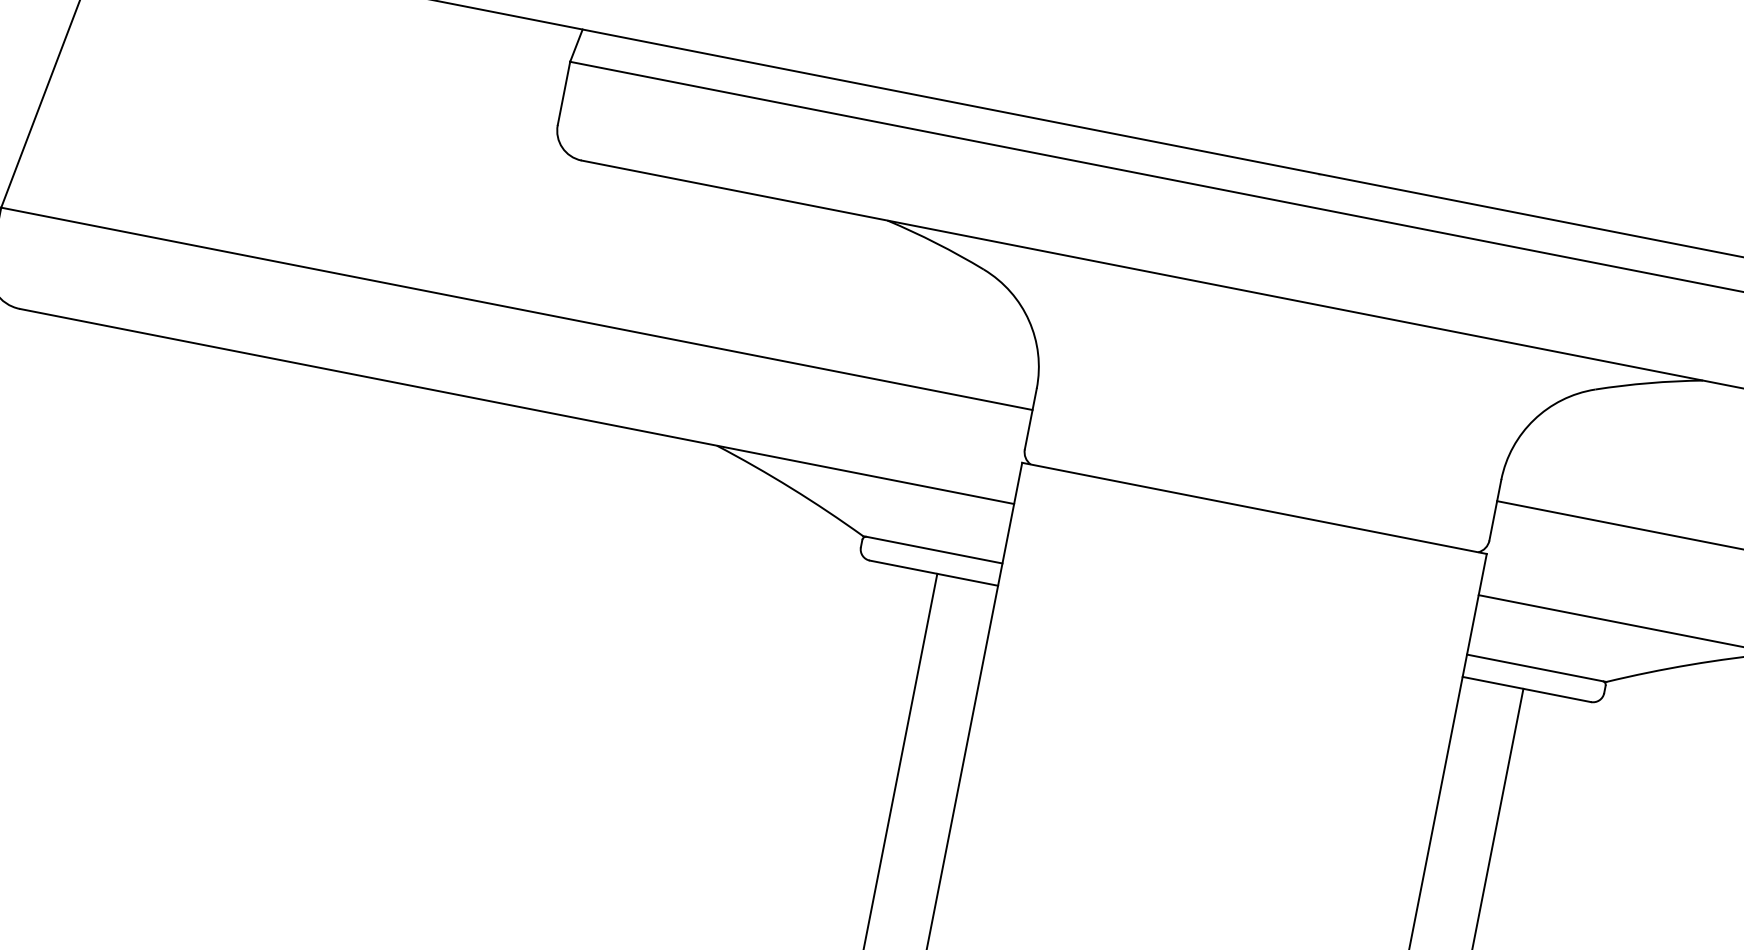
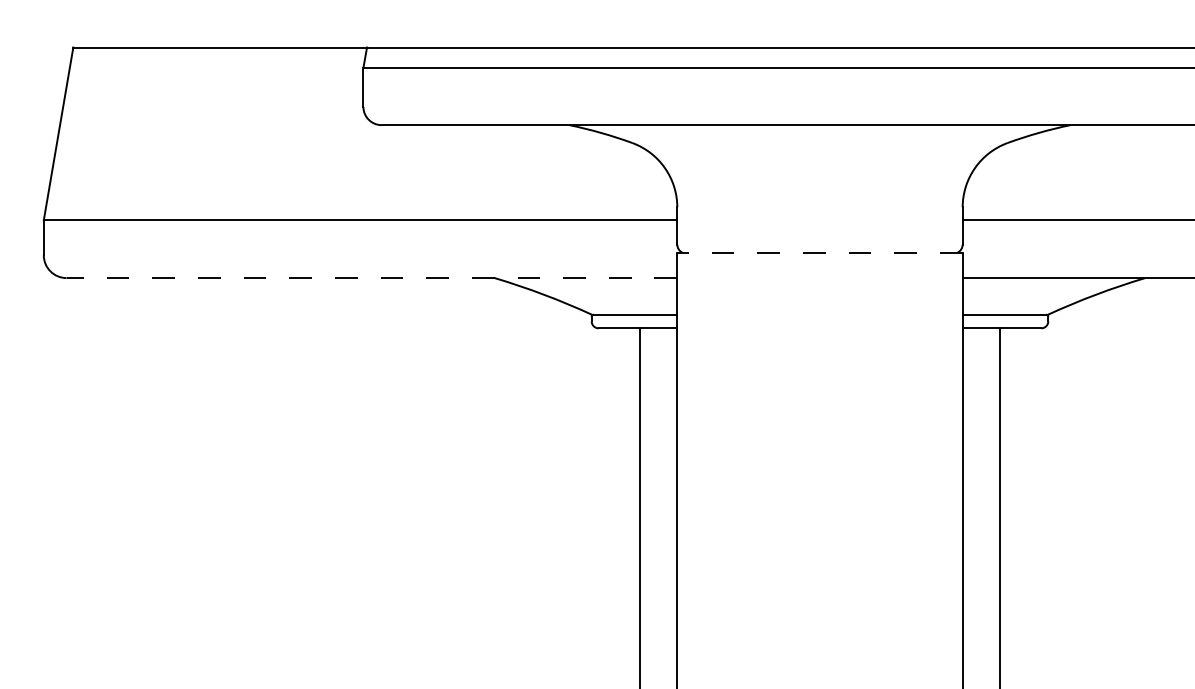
line: (516, 406) -> (371, 278), solid -> dashed
line: (1253, 507) -> (819, 252), solid -> dashed

